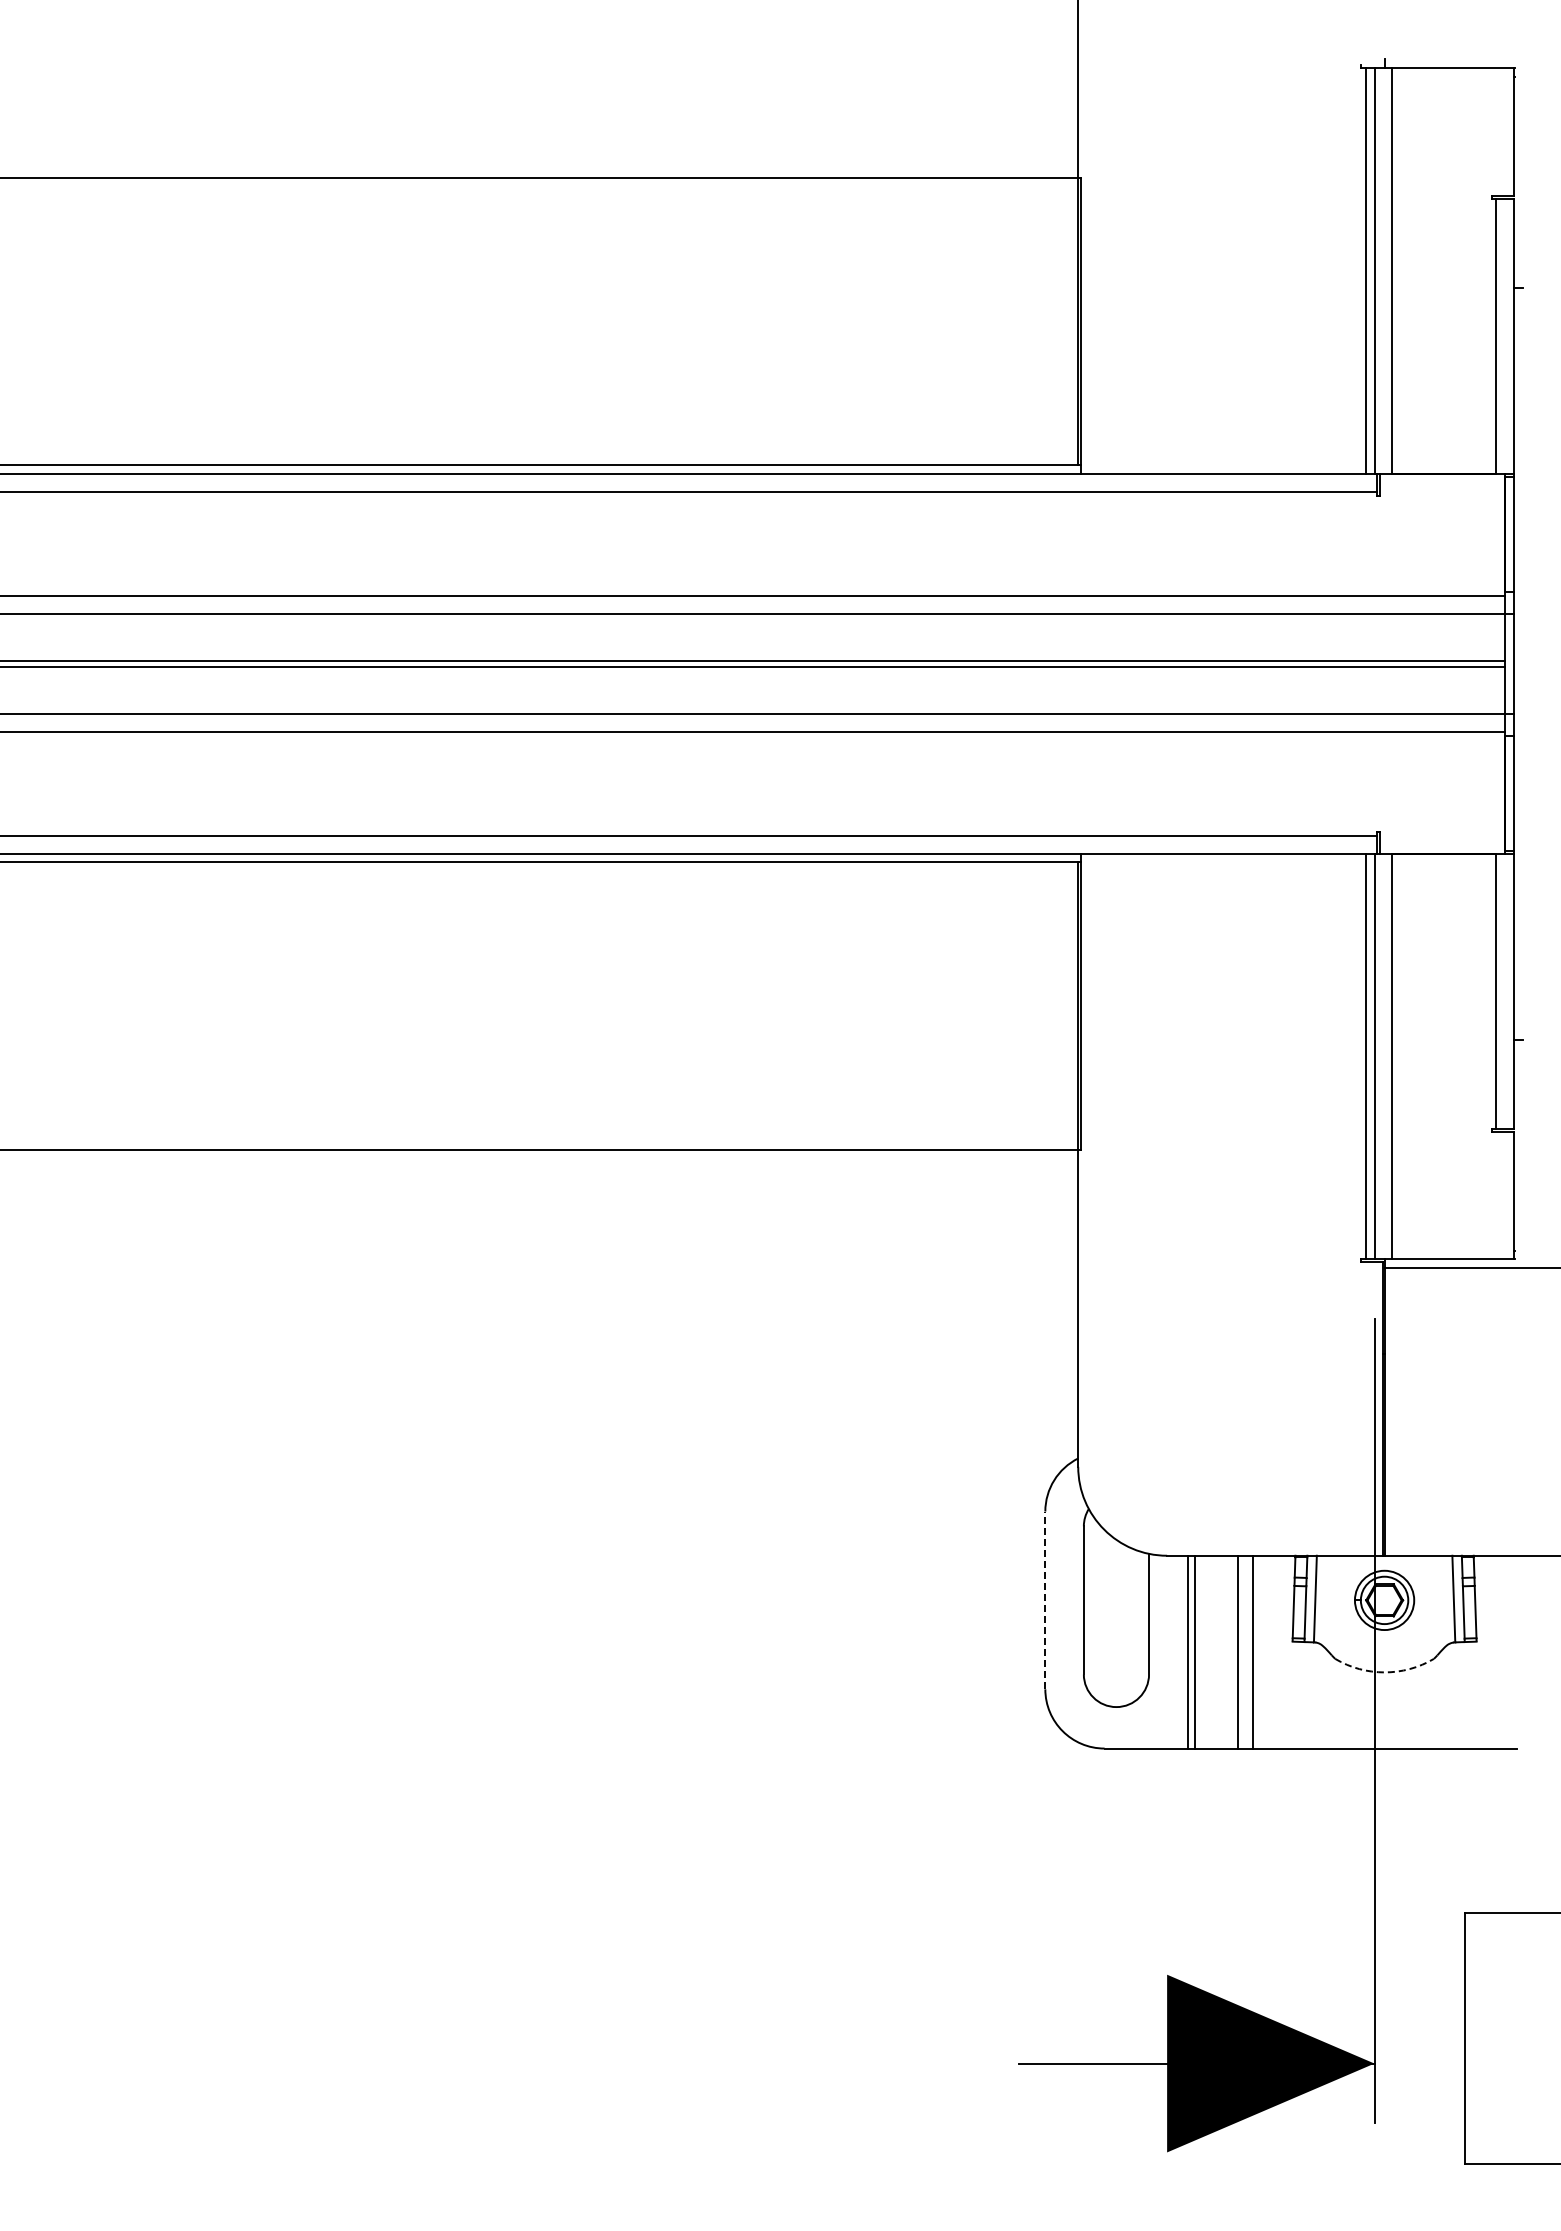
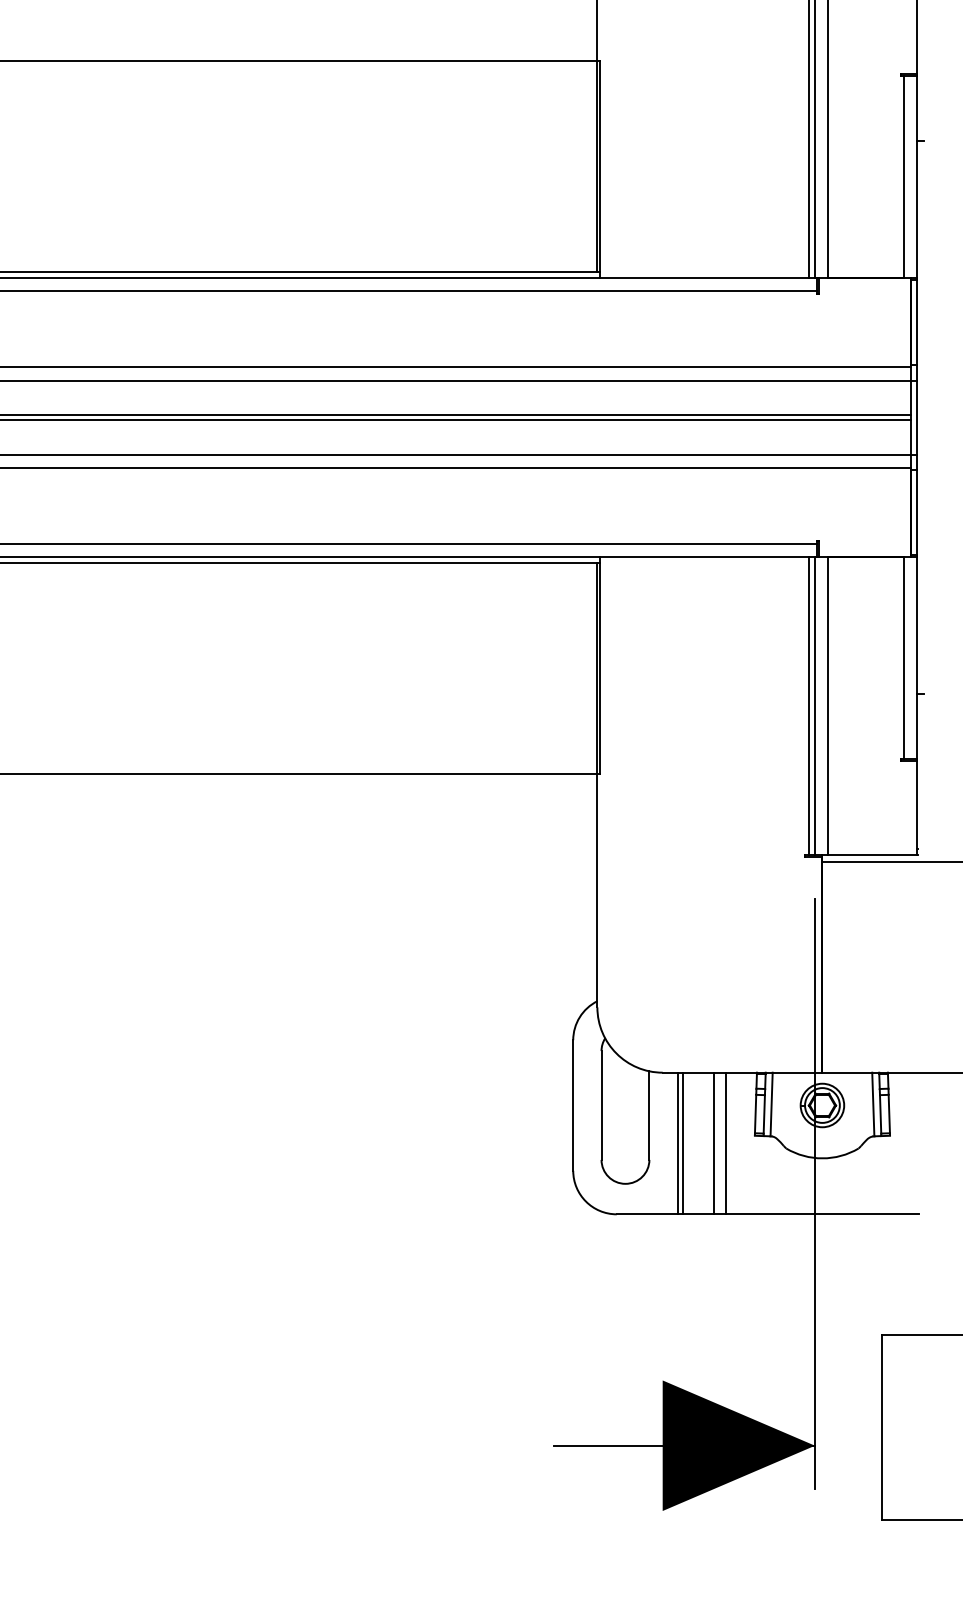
line: (1045, 1600) -> (573, 1105), dashed -> solid
arc: (1384, 1672) -> (822, 1158), dashed -> solid

